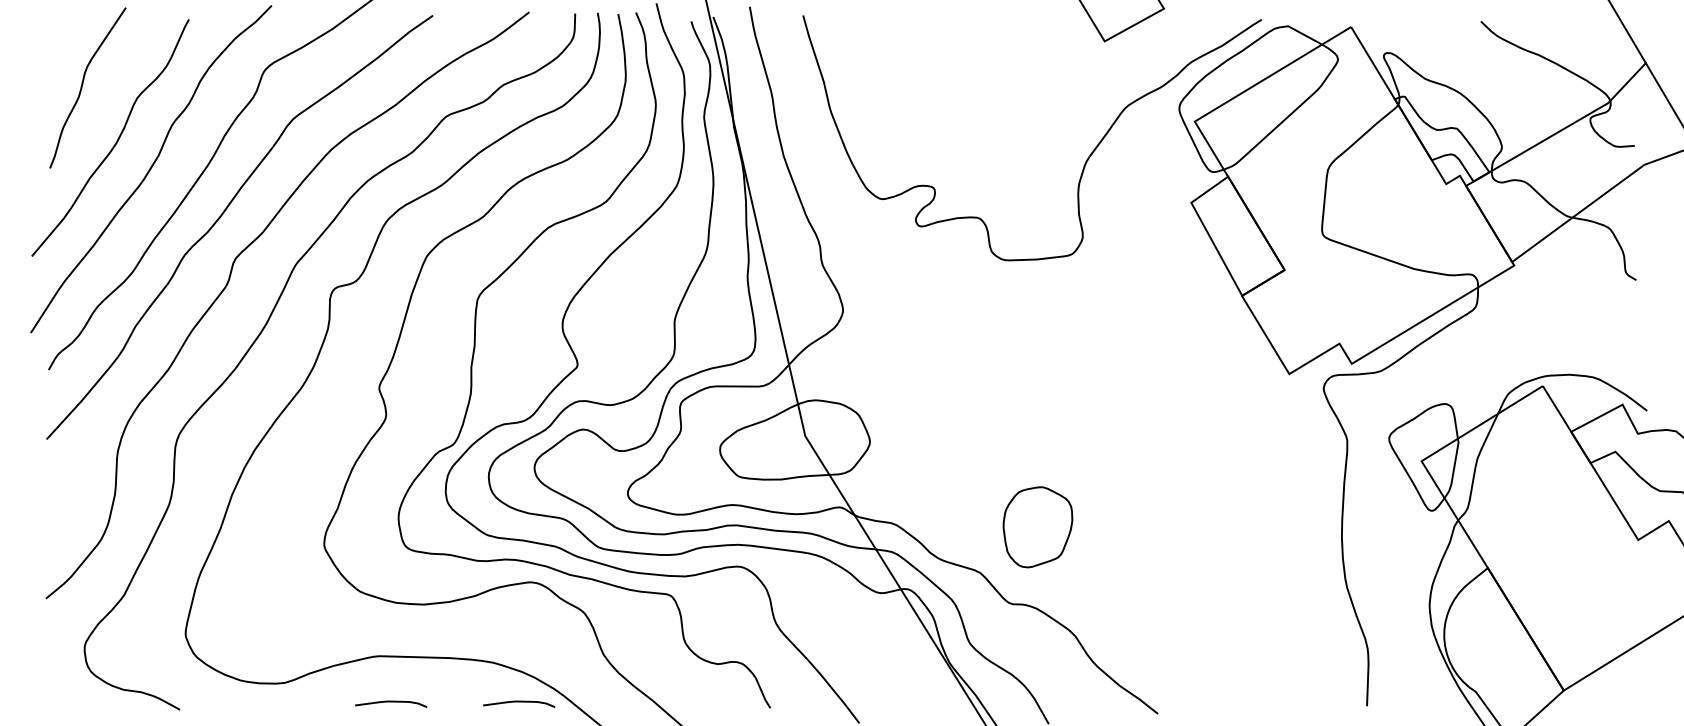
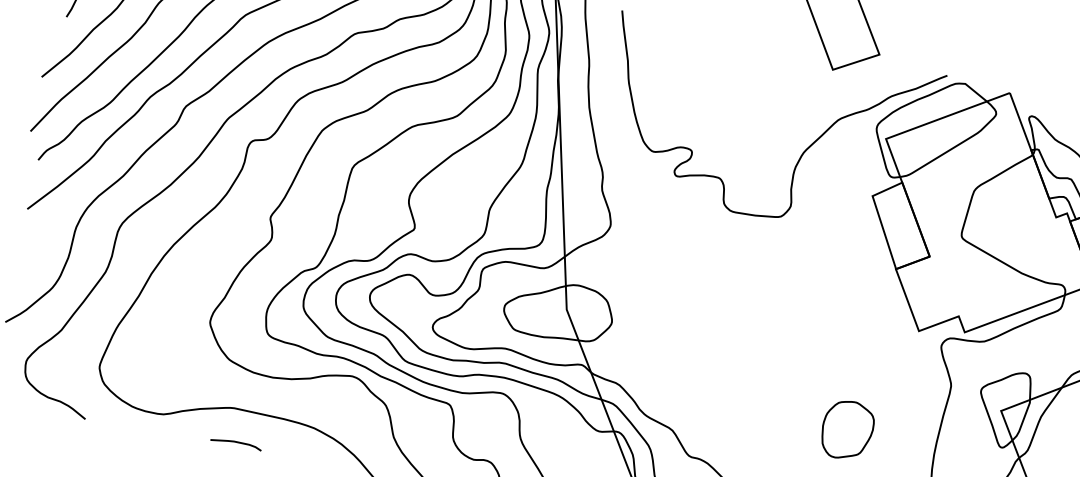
part: (1037, 527) -> (847, 430), moved
curve: (519, 702) -> (327, 460), removed

